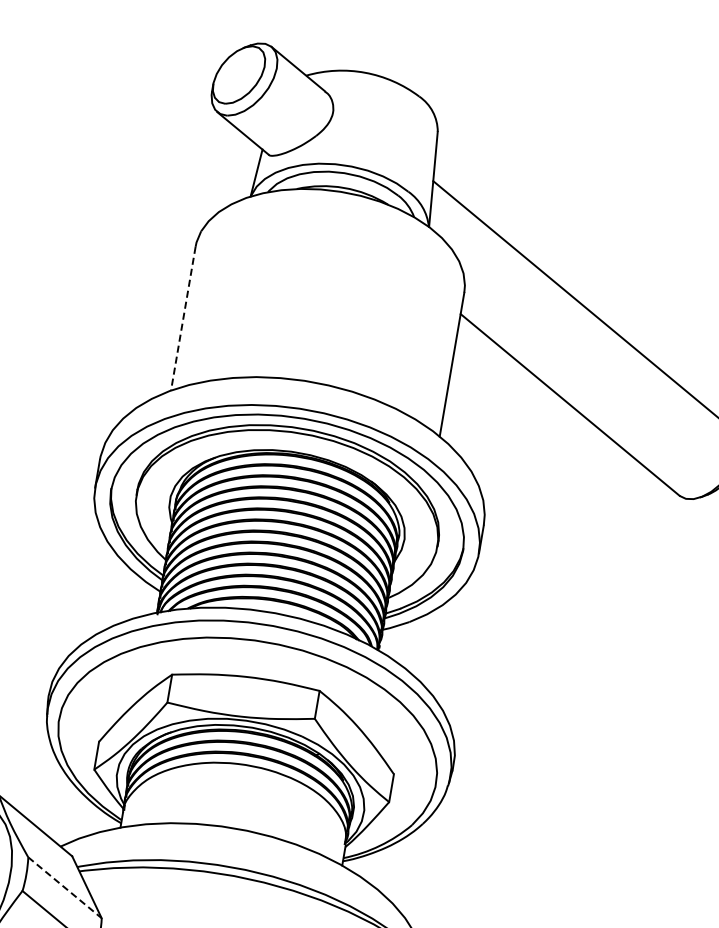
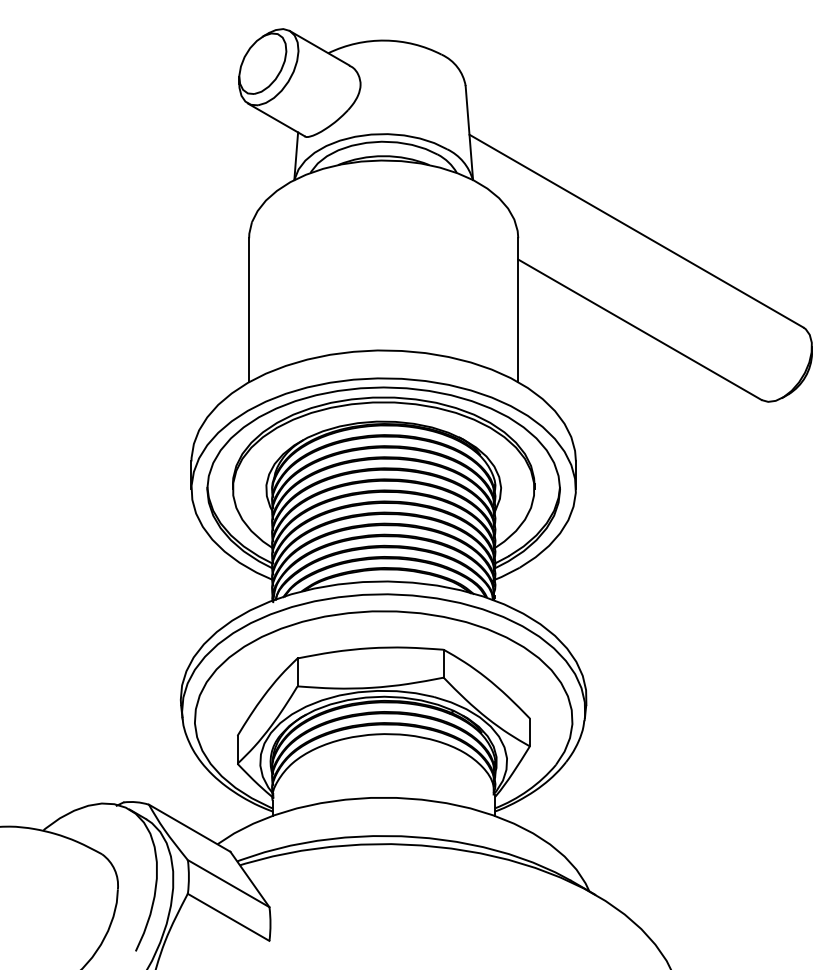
line: (183, 319) -> (249, 310), dashed -> solid
line: (65, 887) -> (229, 883), dashed -> solid

